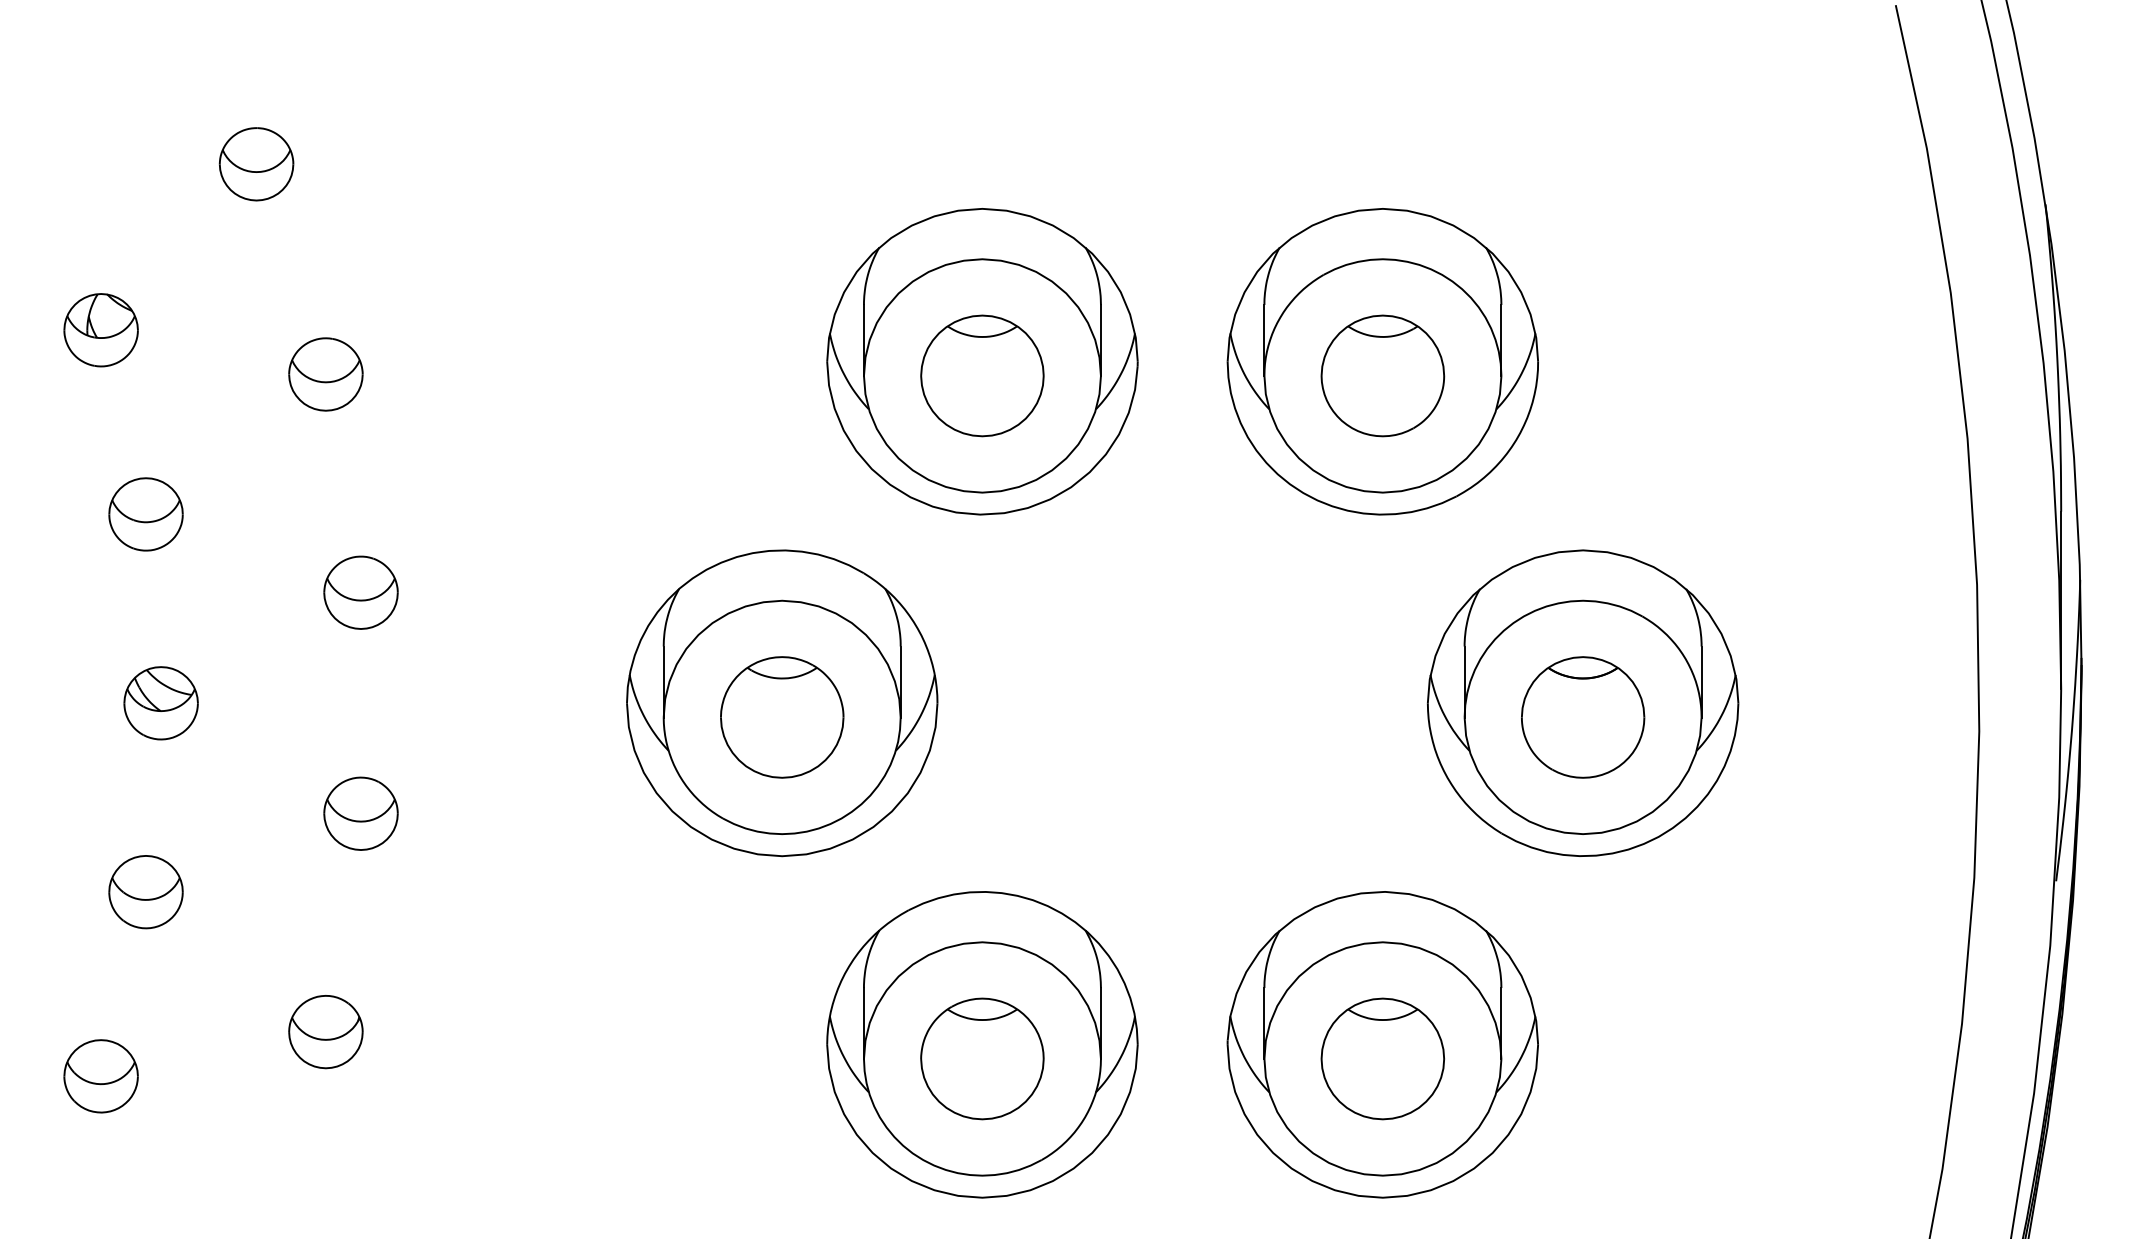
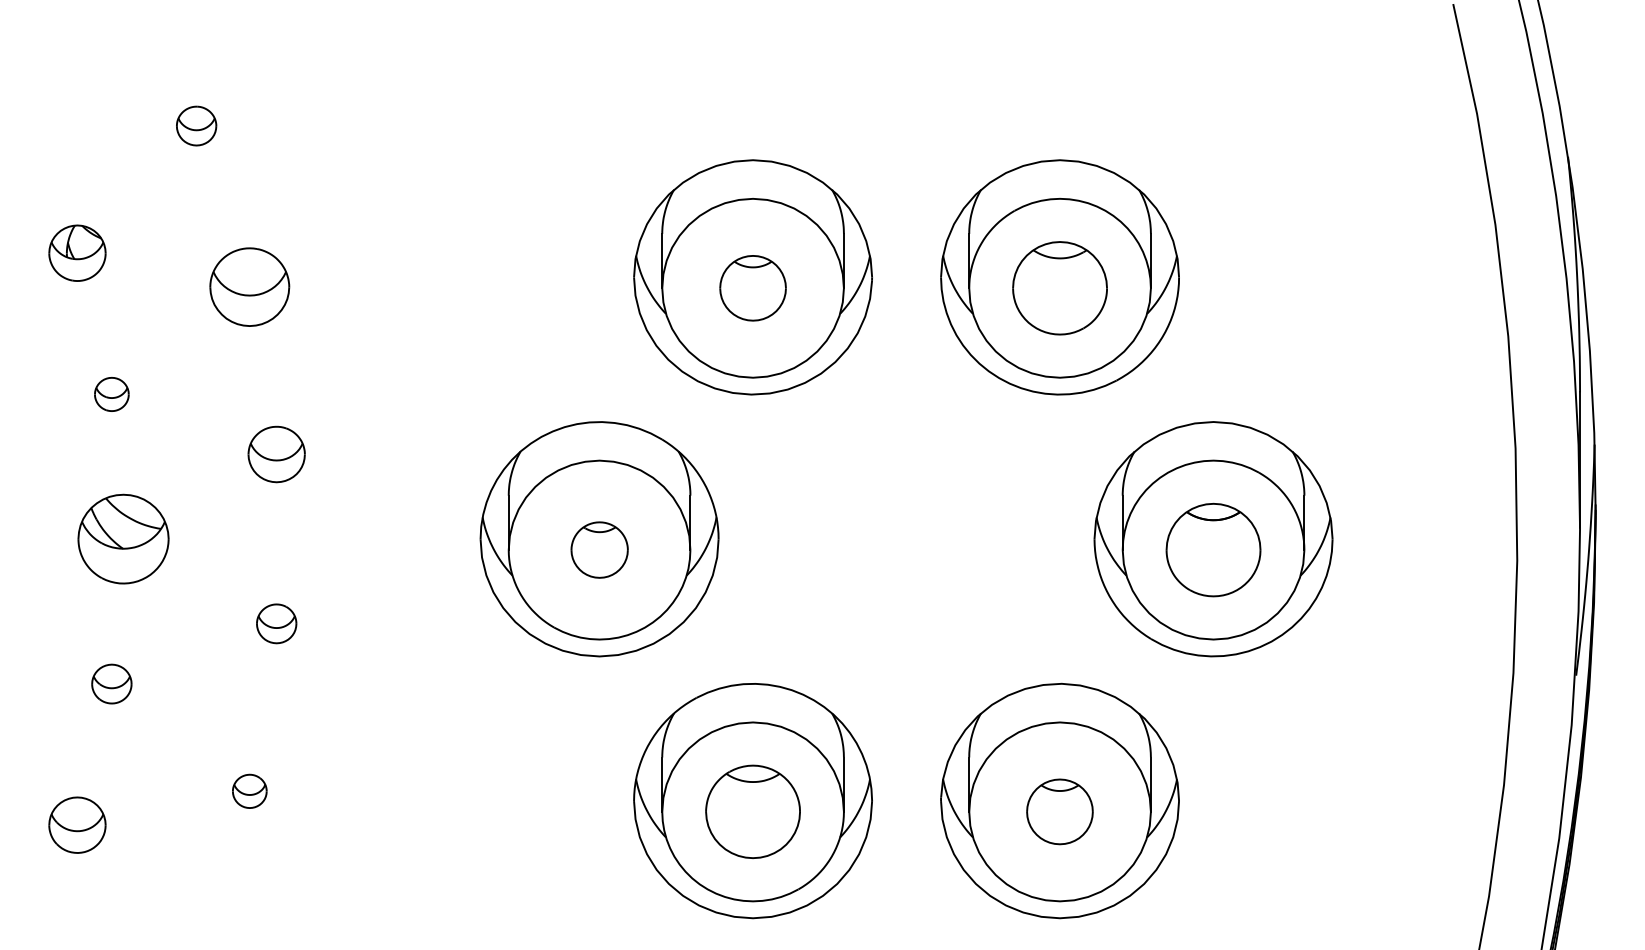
part: (256, 164) -> (196, 126), size x0.7
part: (325, 374) -> (249, 287), size x1.4
part: (982, 375) -> (753, 287), size x0.7
part: (145, 514) -> (111, 394), size x0.6
part: (160, 703) -> (122, 539), size x1.6
part: (782, 717) -> (599, 550), size x0.6
part: (360, 813) -> (276, 623), size x0.7
part: (145, 892) -> (111, 684), size x0.7
part: (325, 1032) -> (249, 791), size x0.6
part: (1382, 1058) -> (1059, 811), size x0.7

